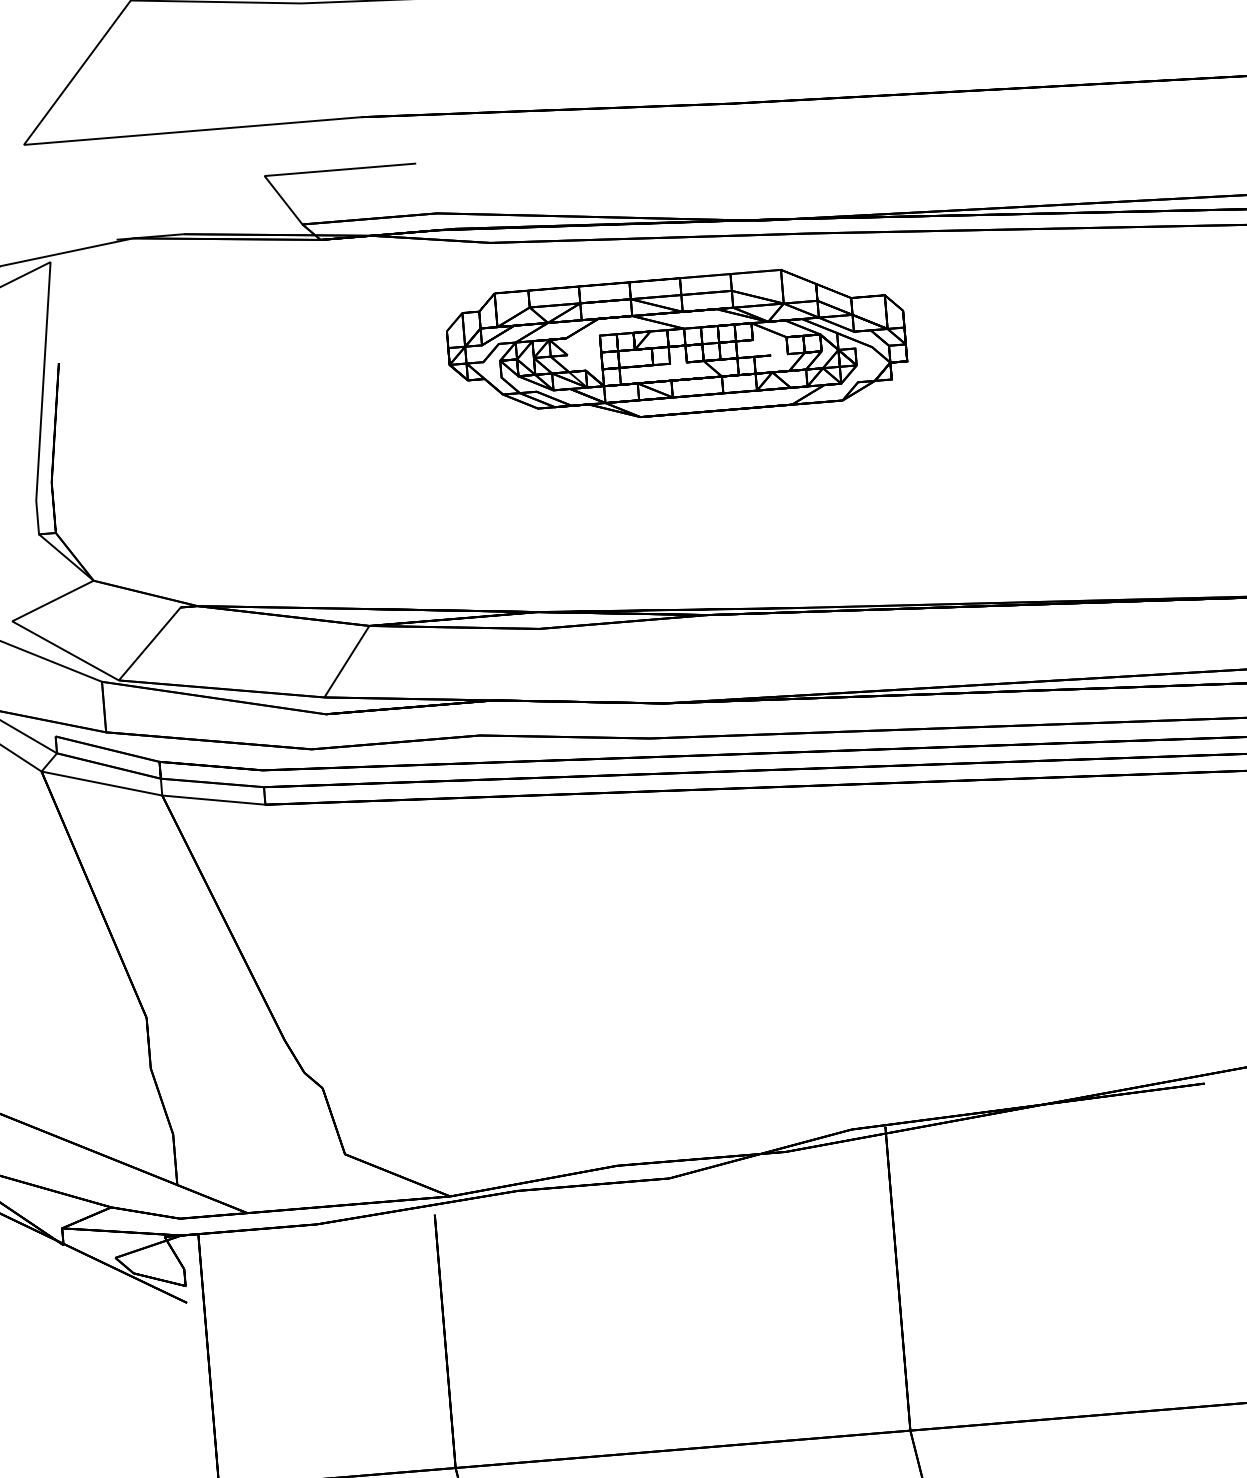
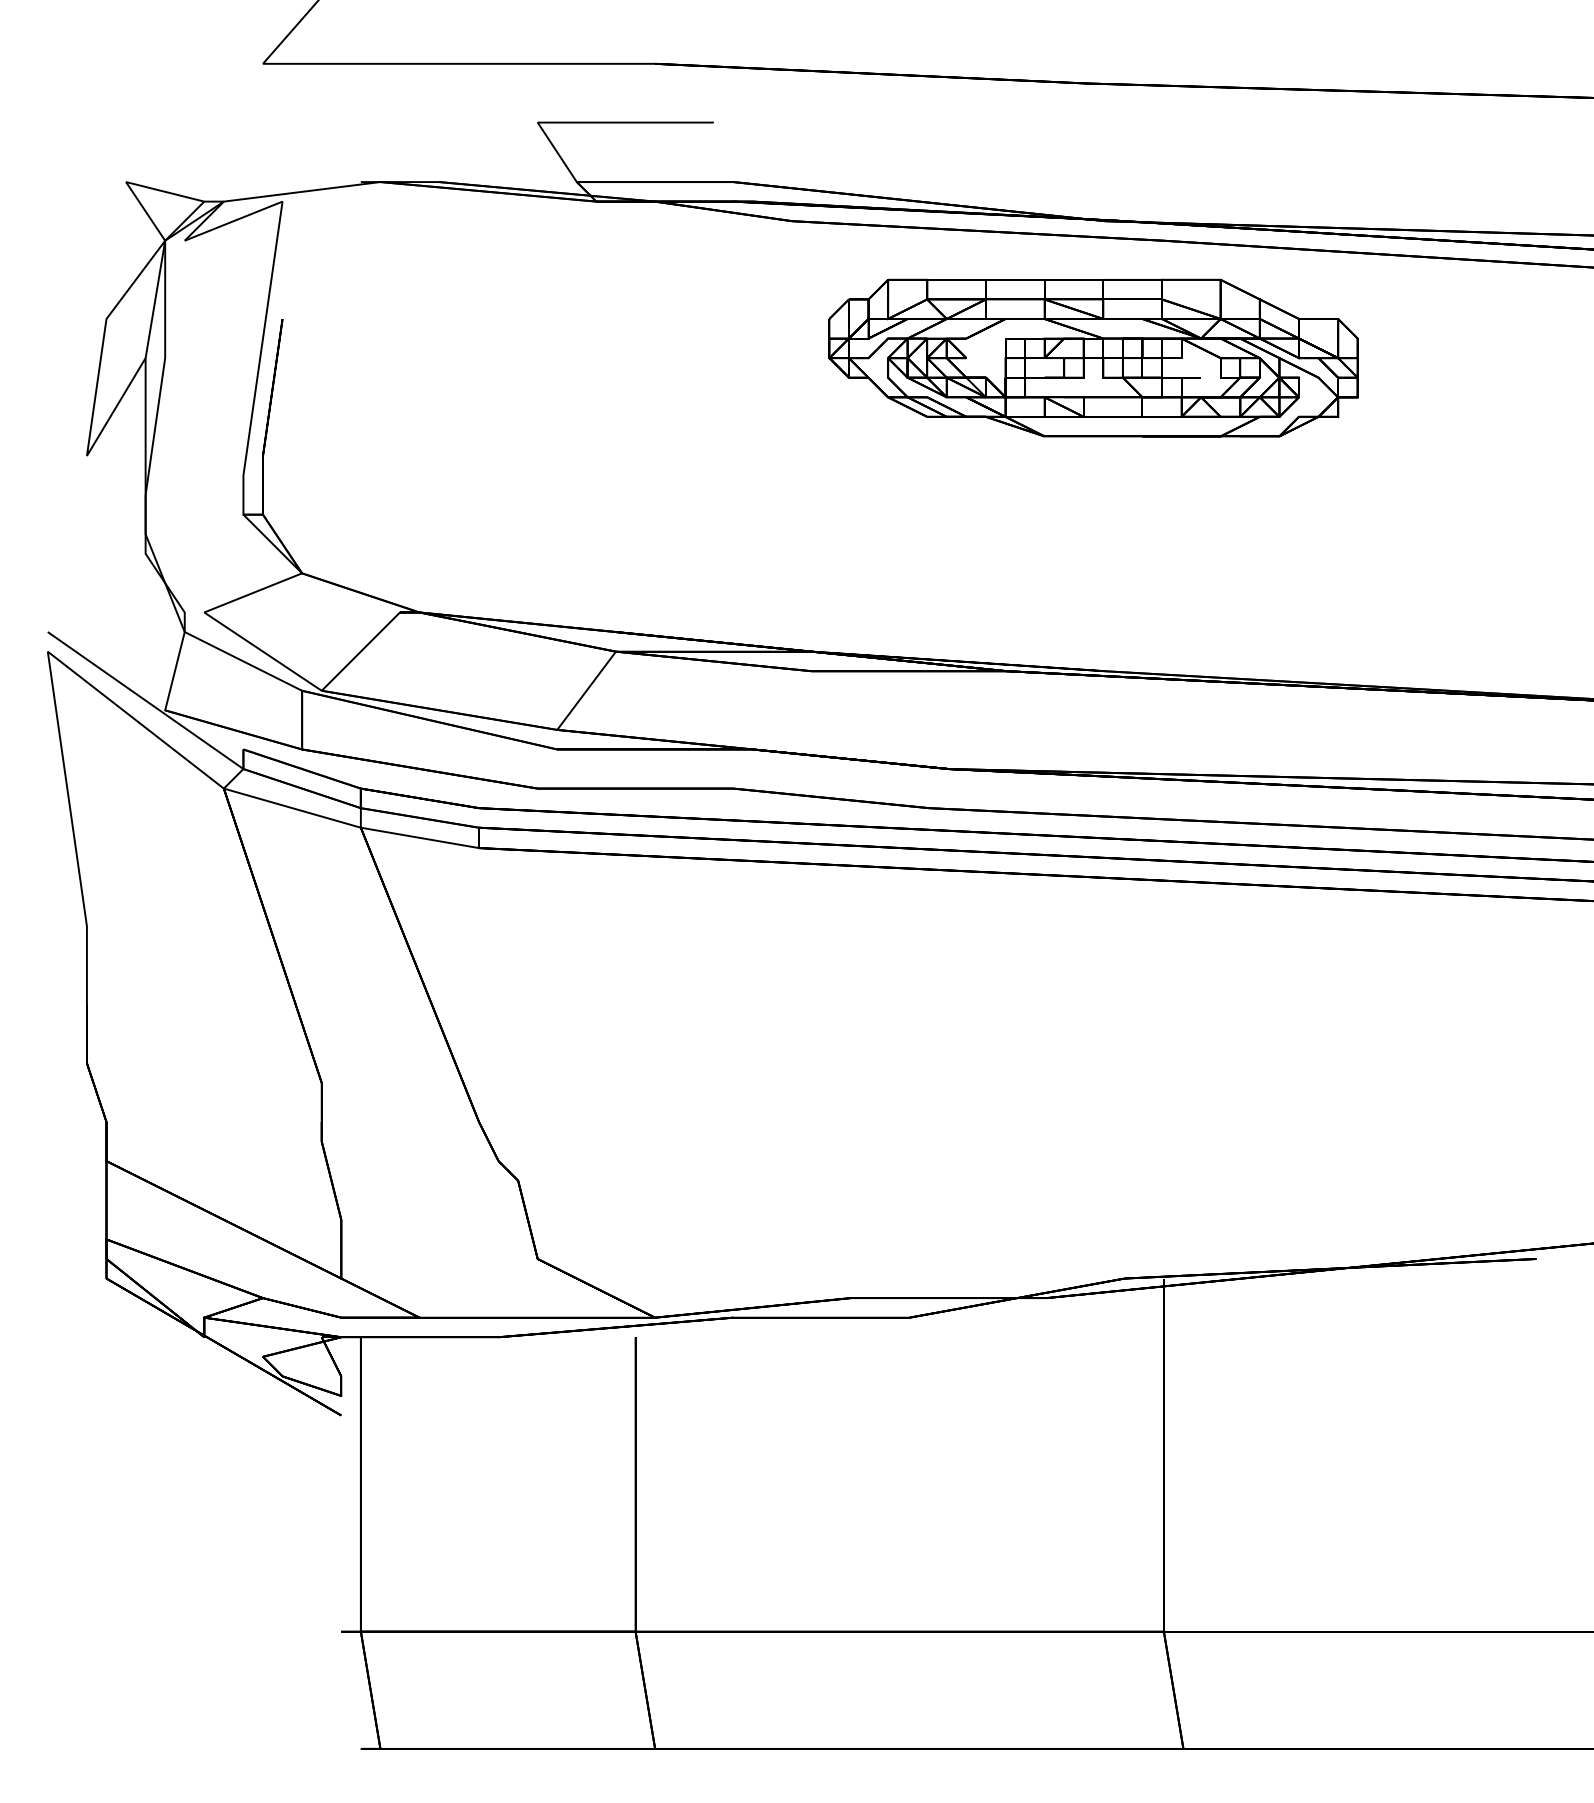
part: (677, 345) -> (1093, 357), moved

